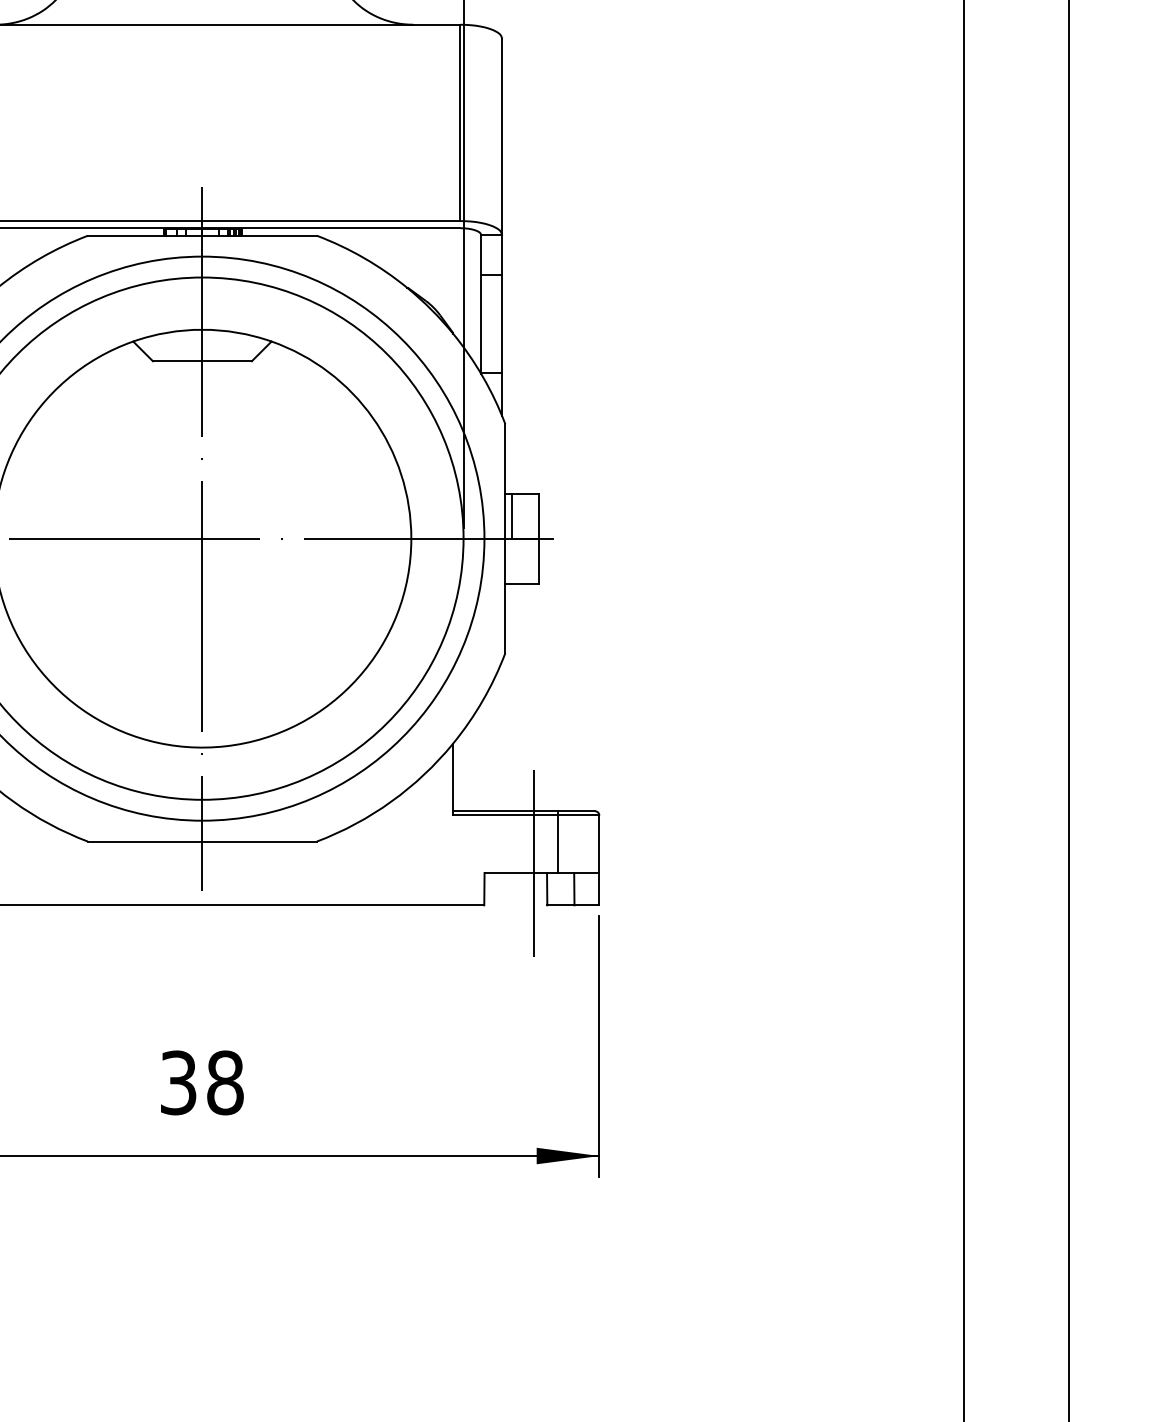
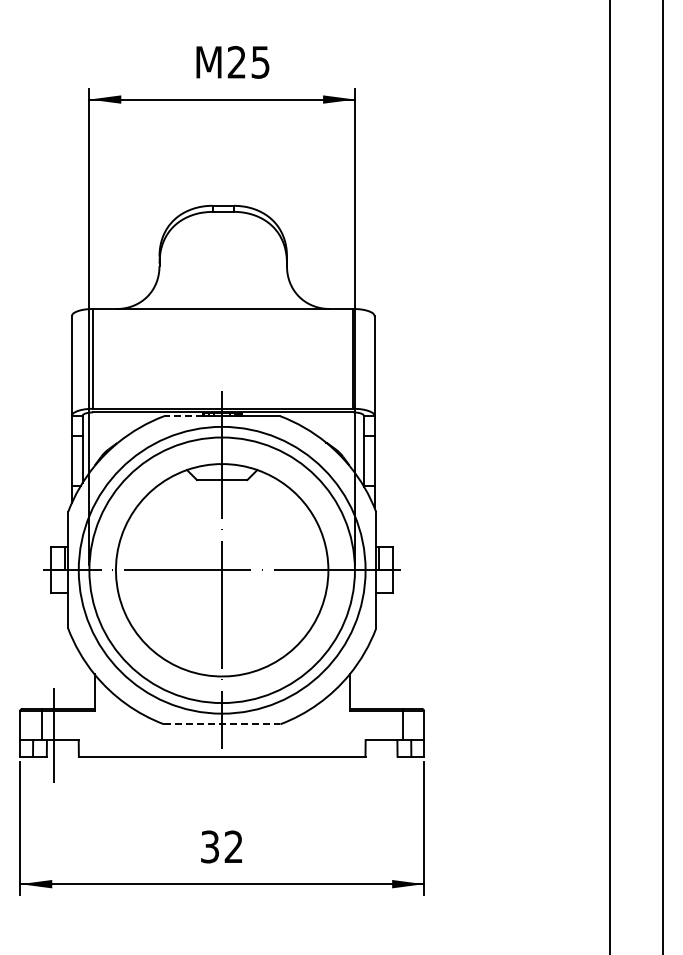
line: (124, 236) -> (182, 416), solid -> dashed
line: (203, 841) -> (222, 724), solid -> dashed
line: (533, 861) -> (390, 734), removed
text: (224, 1081) -> (233, 846), 38 -> 32

